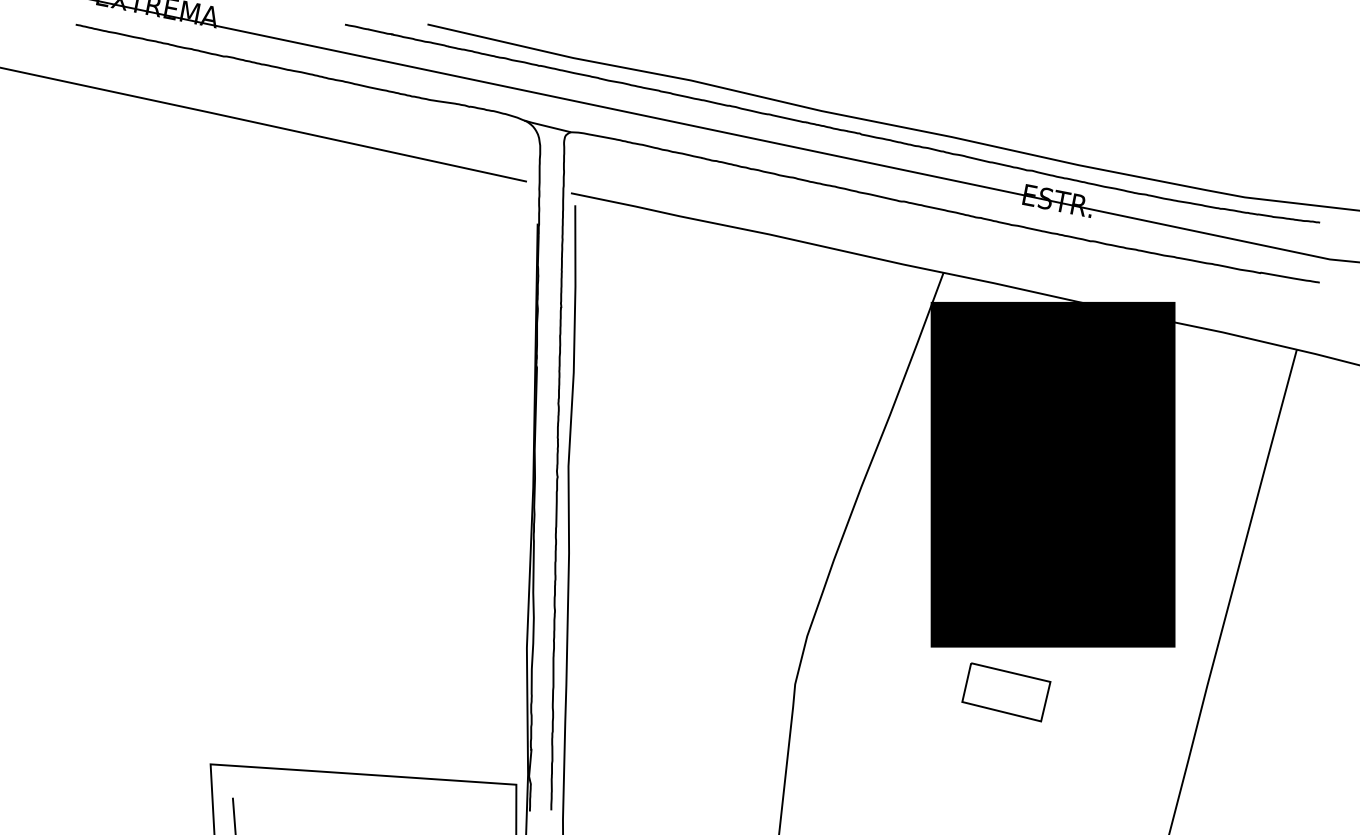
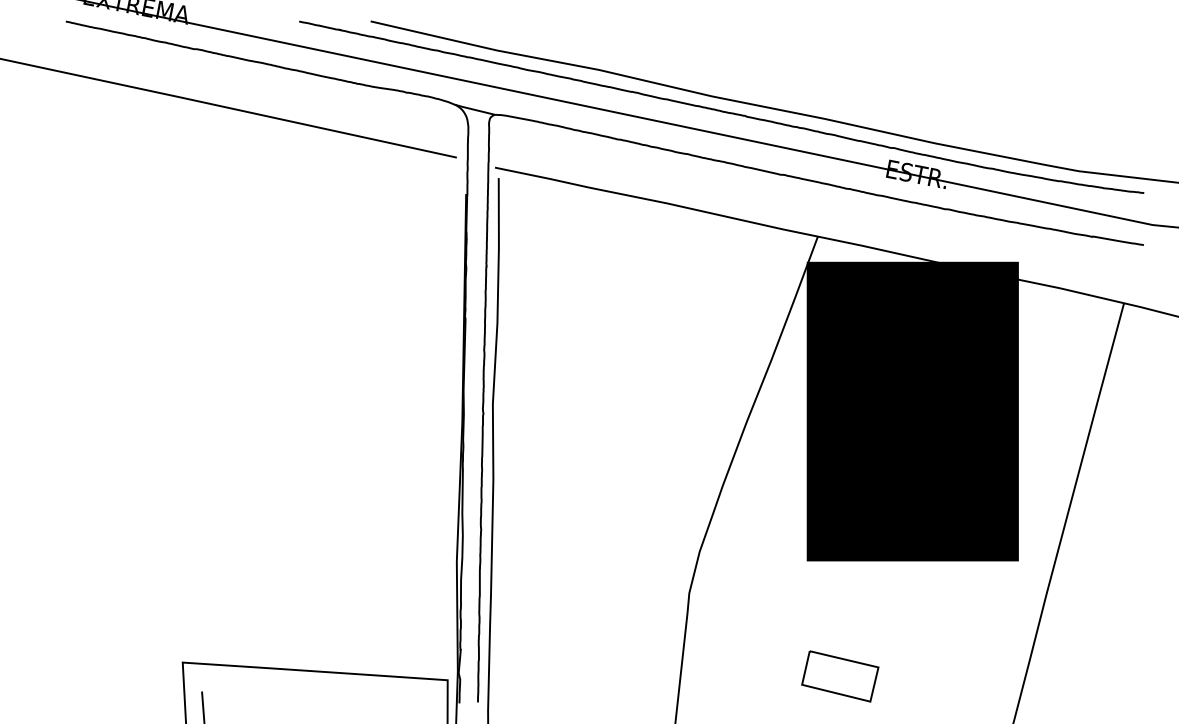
part: (1006, 692) -> (840, 676), moved

